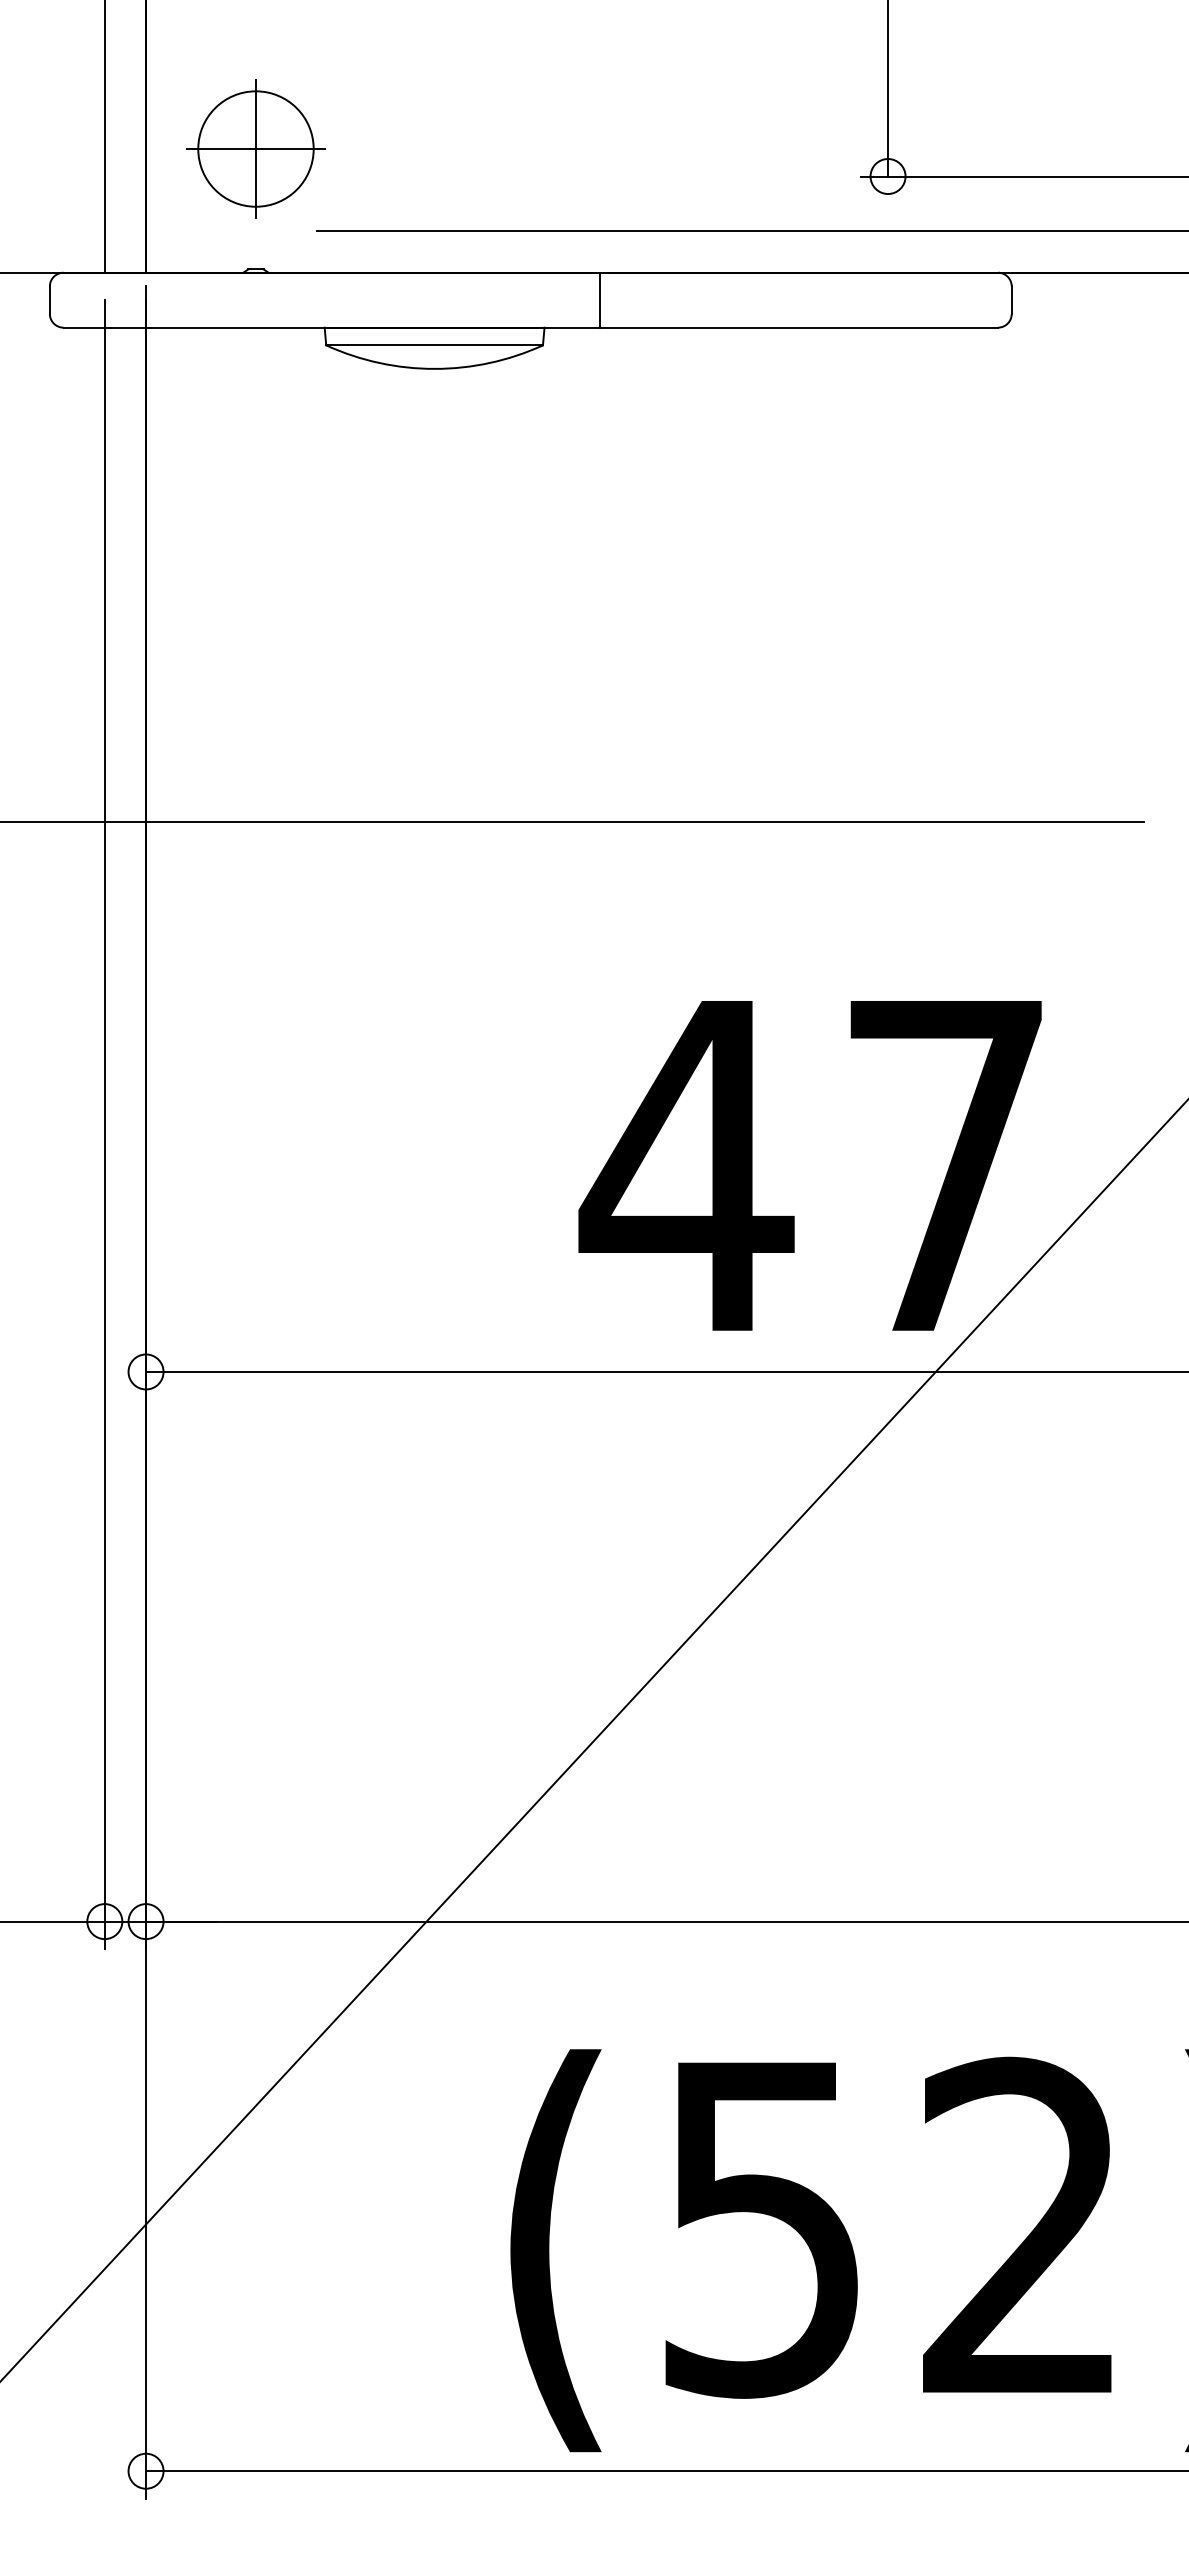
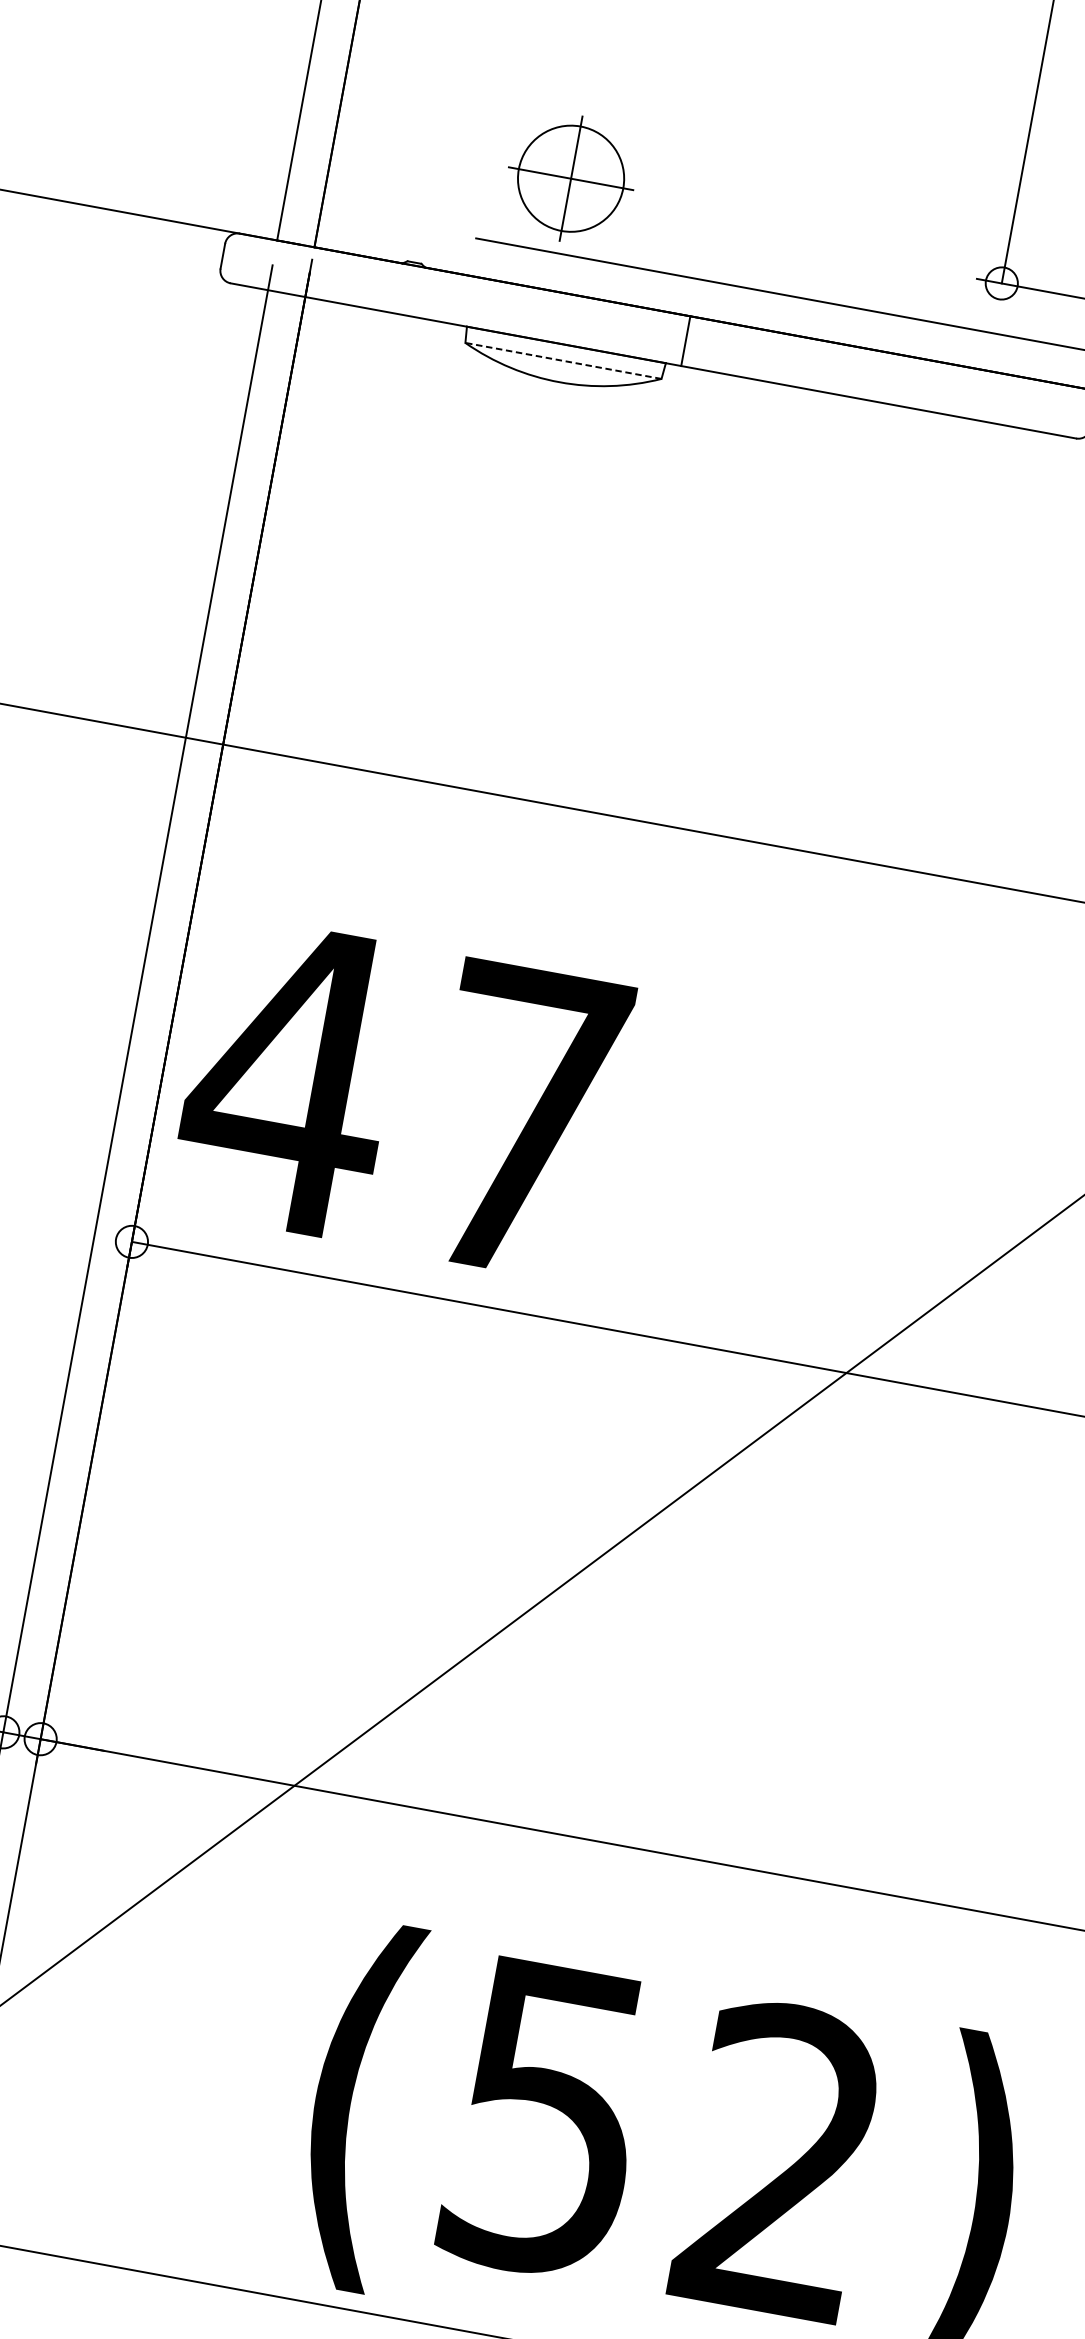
part: (255, 148) -> (570, 178), moved
line: (599, 299) -> (685, 340), moved
line: (434, 345) -> (563, 361), solid -> dashed
text: (809, 1165) -> (400, 1098), moved

